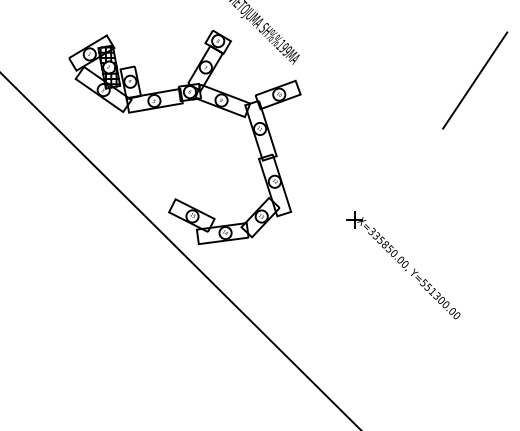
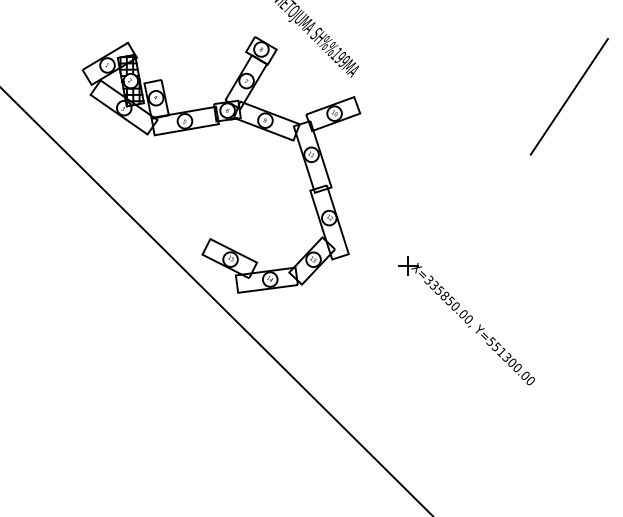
part: (403, 265) -> (466, 320), moved

